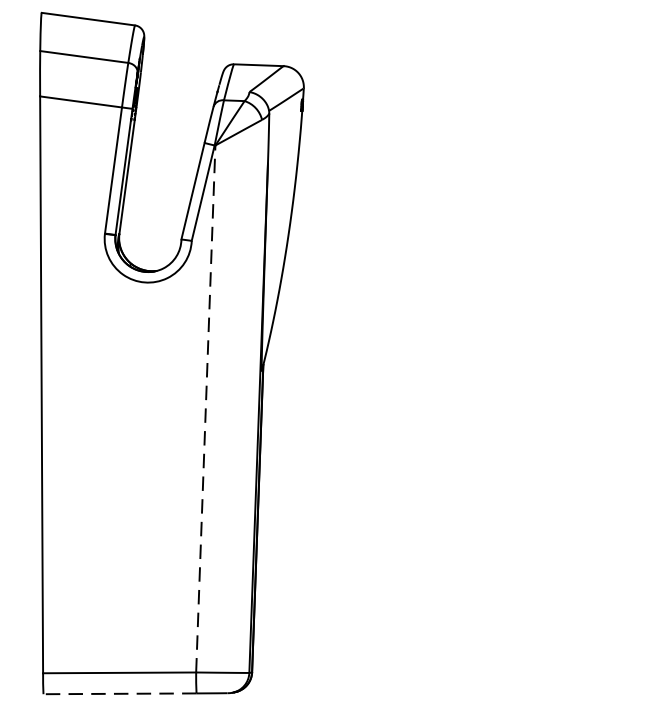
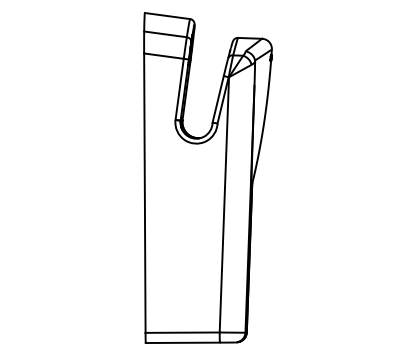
line: (206, 408) -> (224, 204), dashed -> solid
line: (119, 693) -> (182, 342), dashed -> solid

